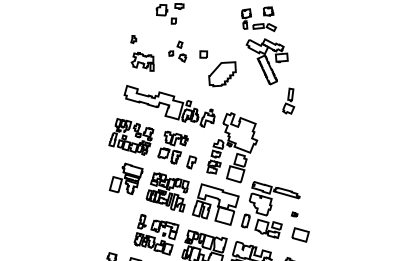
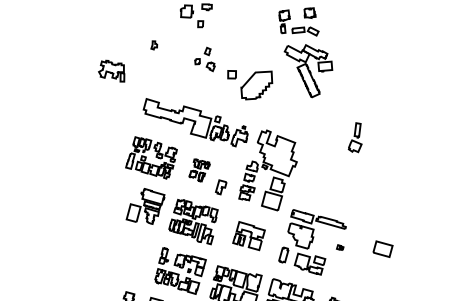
part: (203, 54) -> (231, 74), moved
part: (142, 61) -> (111, 70), moved
part: (288, 101) -> (354, 137), moved
part: (172, 147) -> (199, 170), size x0.6
part: (215, 204) -> (248, 235), size x0.6
part: (300, 234) -> (382, 248), moved

